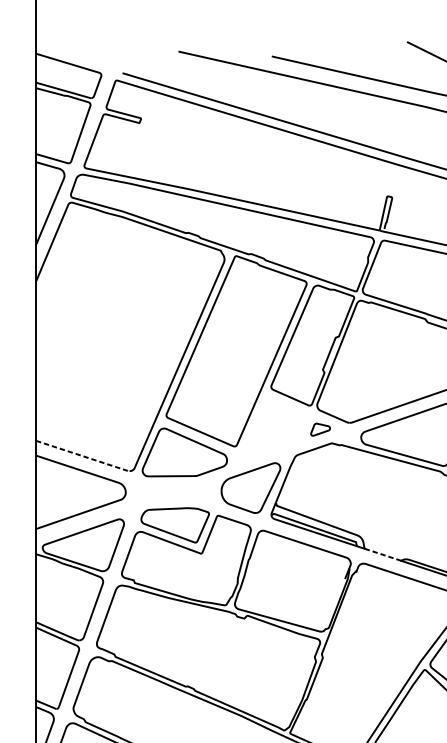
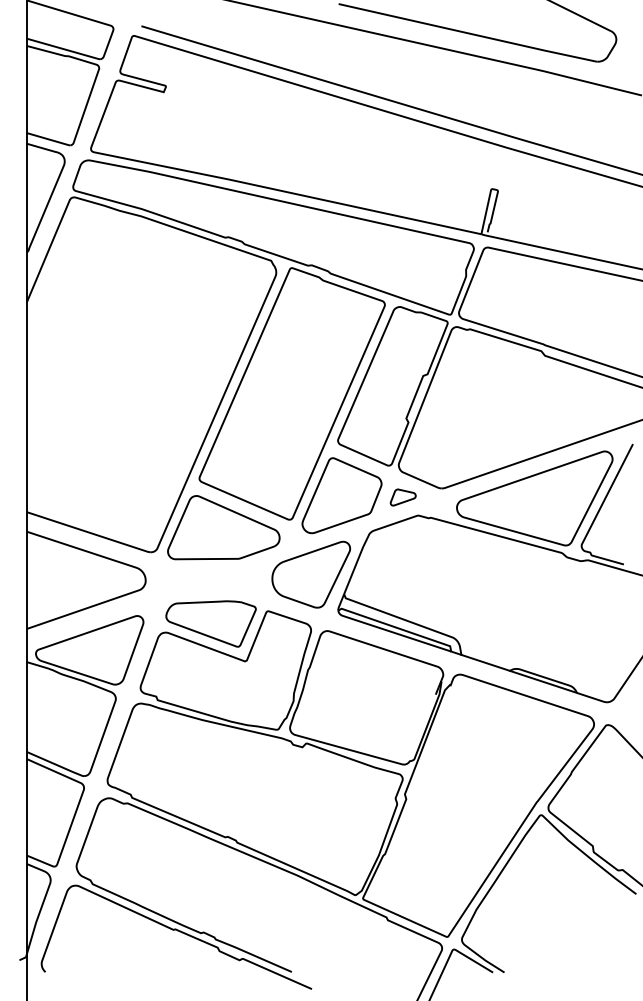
part: (273, 428) -> (341, 495), added
line: (84, 456) -> (90, 533), dashed -> solid
line: (382, 554) -> (485, 662), dashed -> solid

